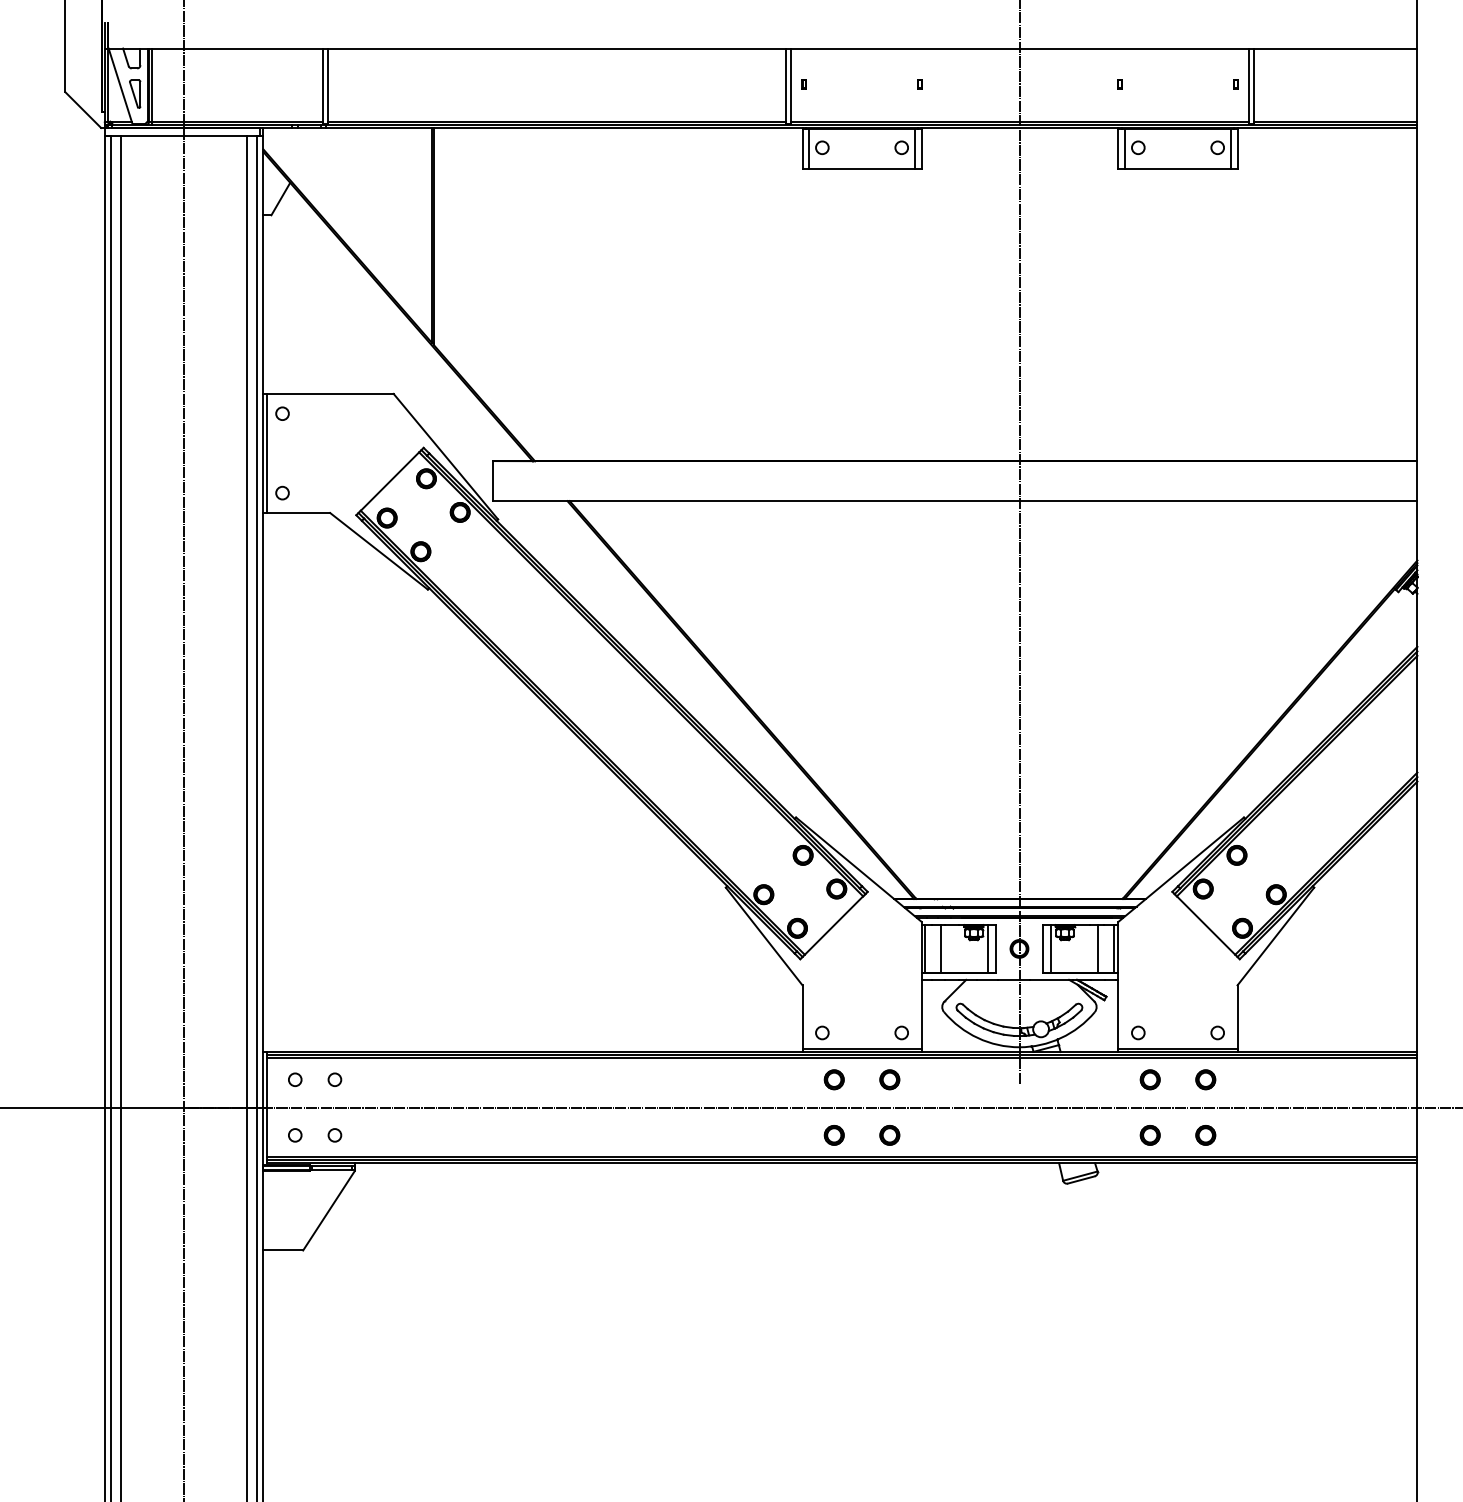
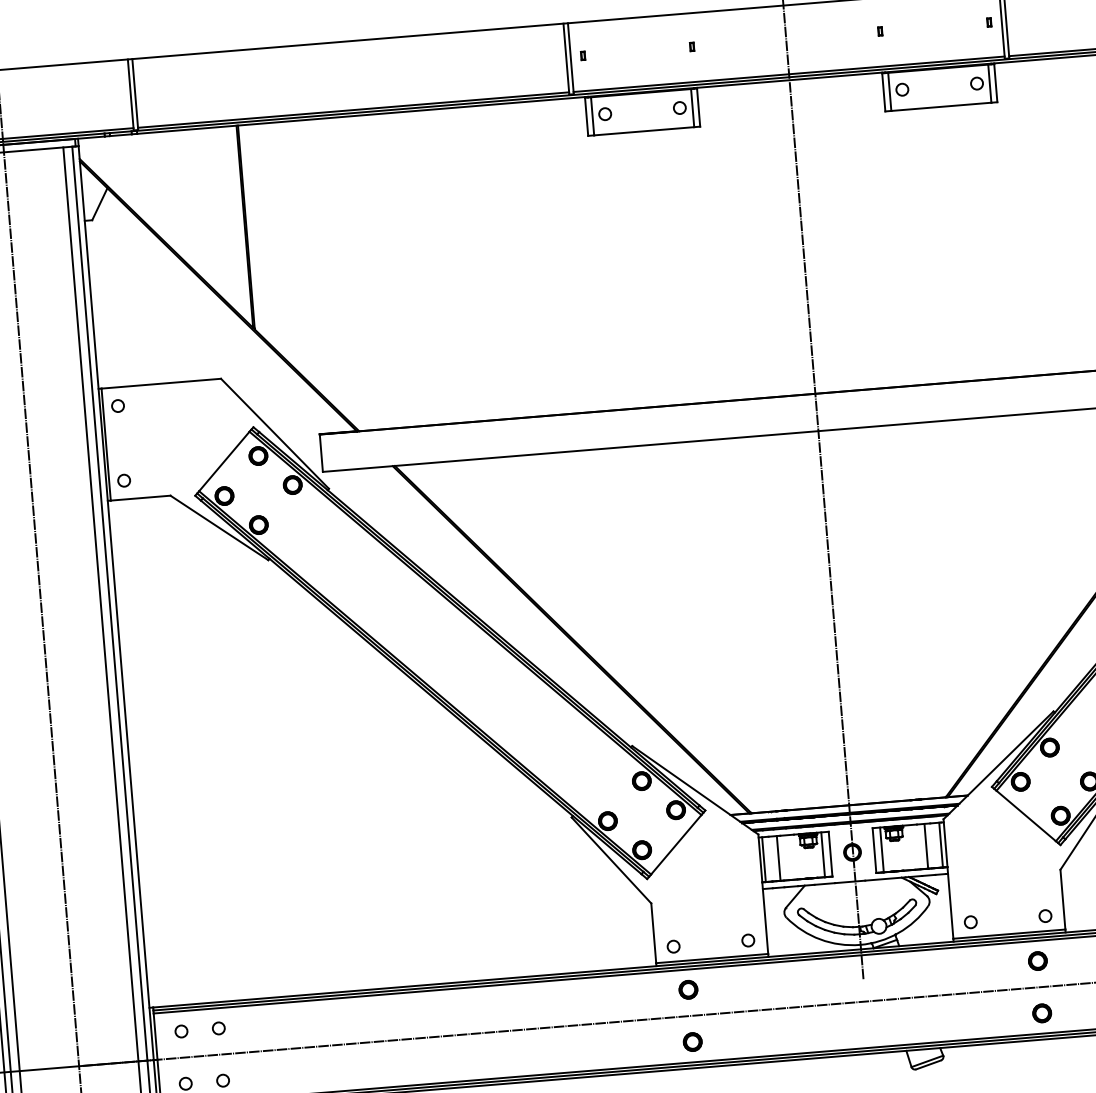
part: (889, 1079) -> (740, 985), removed
part: (1149, 1079) -> (984, 965), removed
part: (889, 1135) -> (744, 1037), removed
part: (1149, 1135) -> (989, 1017), removed

